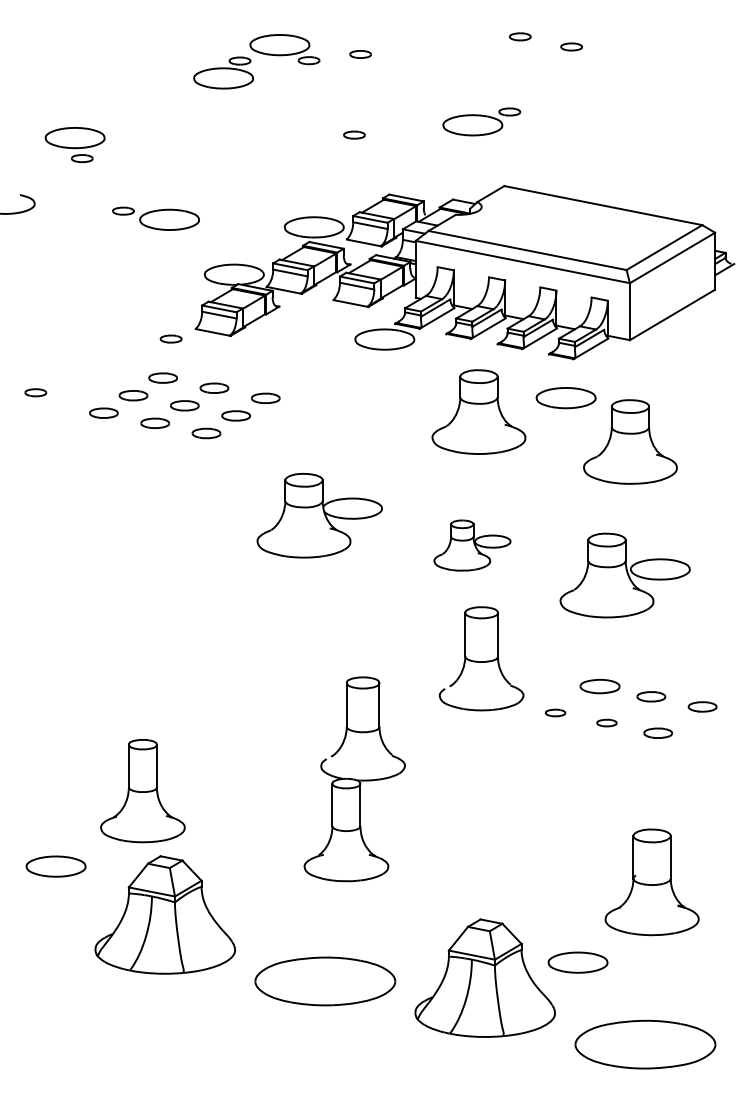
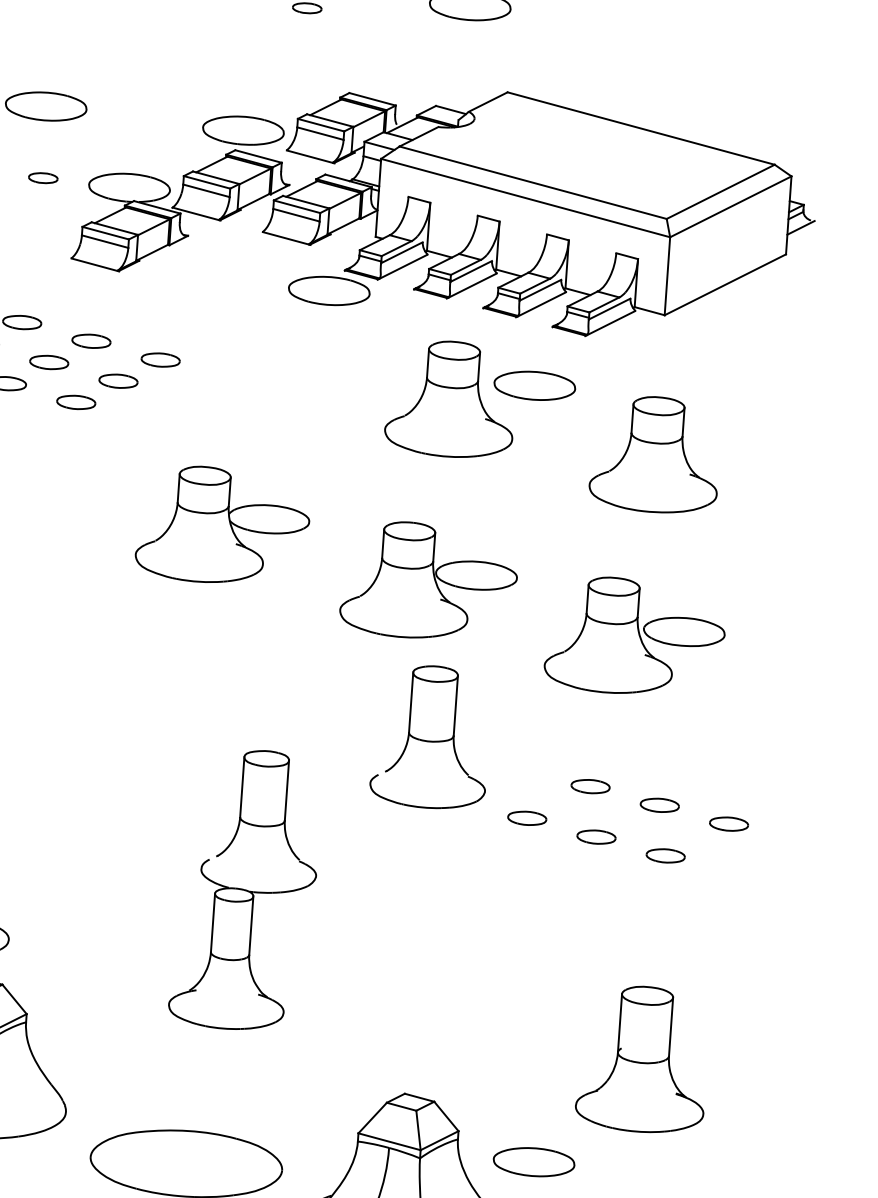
part: (170, 338) -> (42, 177), moved
part: (565, 398) -> (533, 386), moved
part: (472, 545) -> (429, 581), size x1.67
part: (599, 686) -> (589, 786), size x0.71
part: (555, 712) -> (527, 817), size x1.43
part: (606, 722) -> (595, 836), size x1.43

